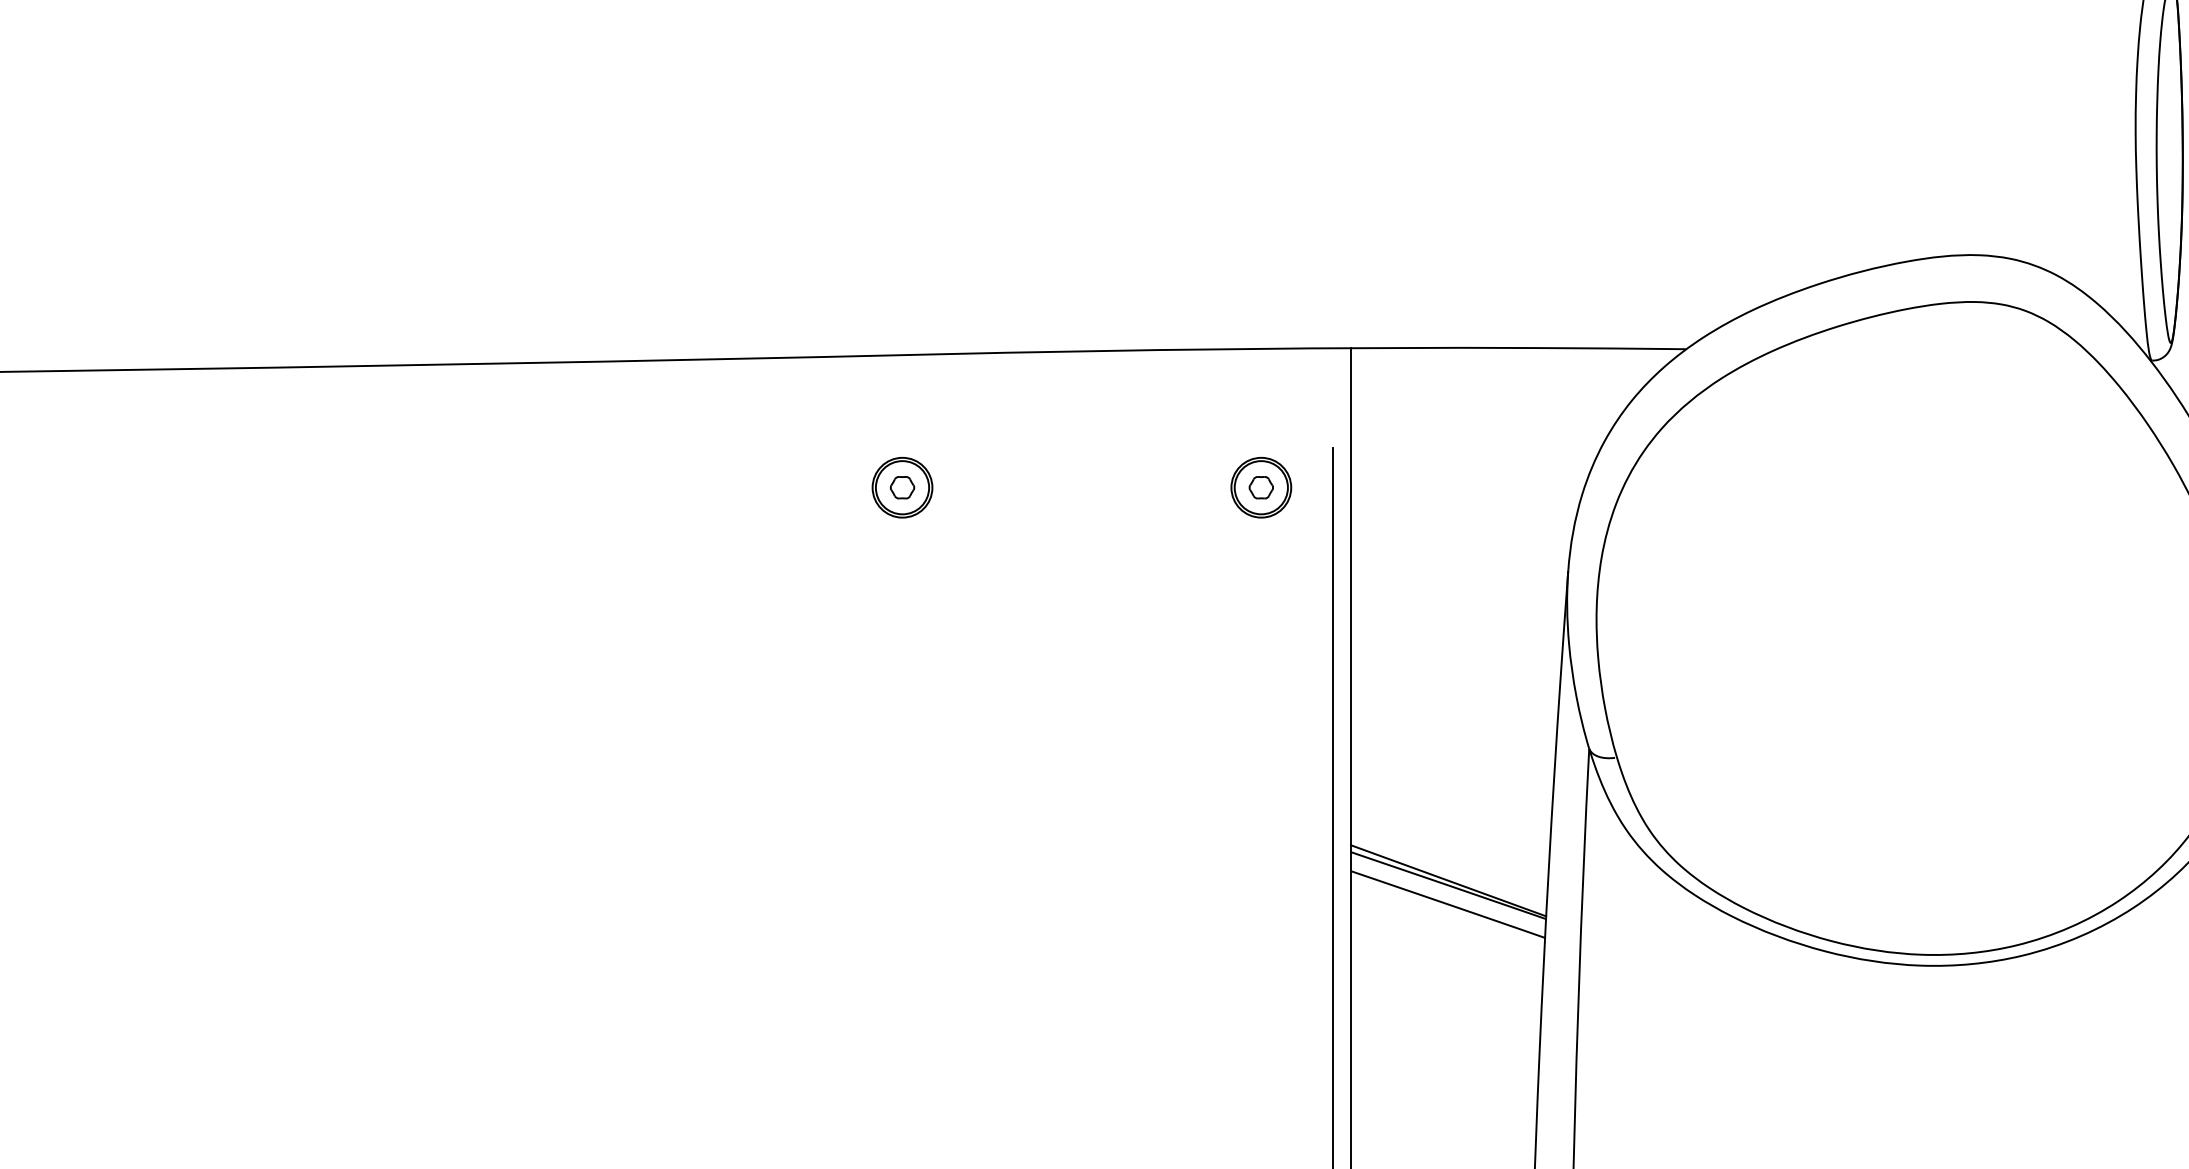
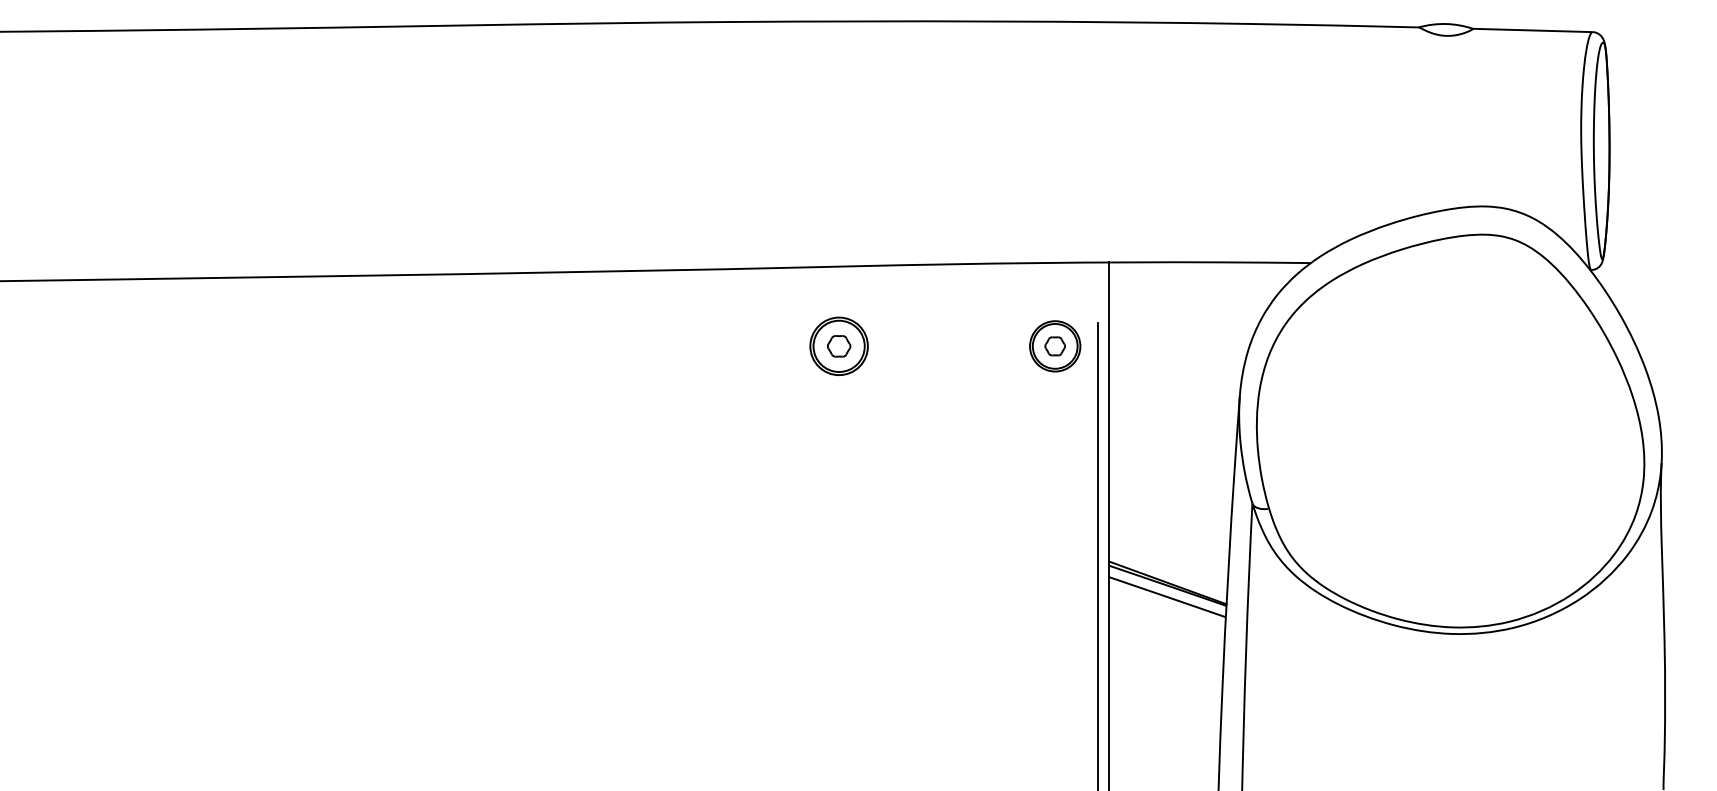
part: (902, 487) -> (839, 346), size x1.6
part: (1260, 487) -> (1054, 346), size x1.4

